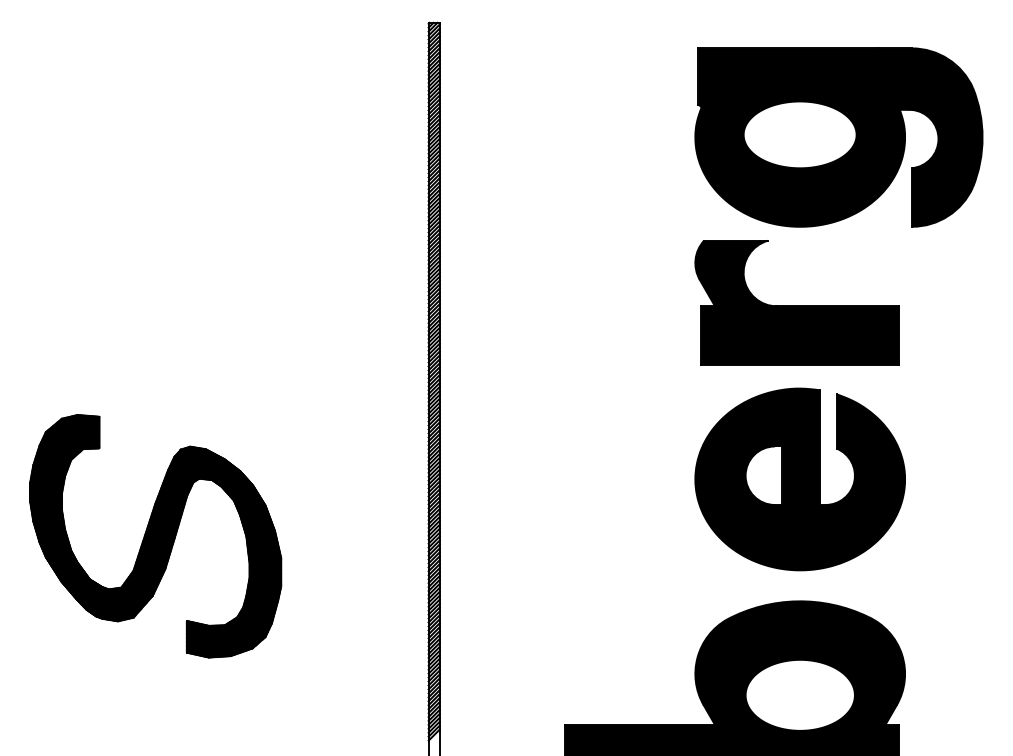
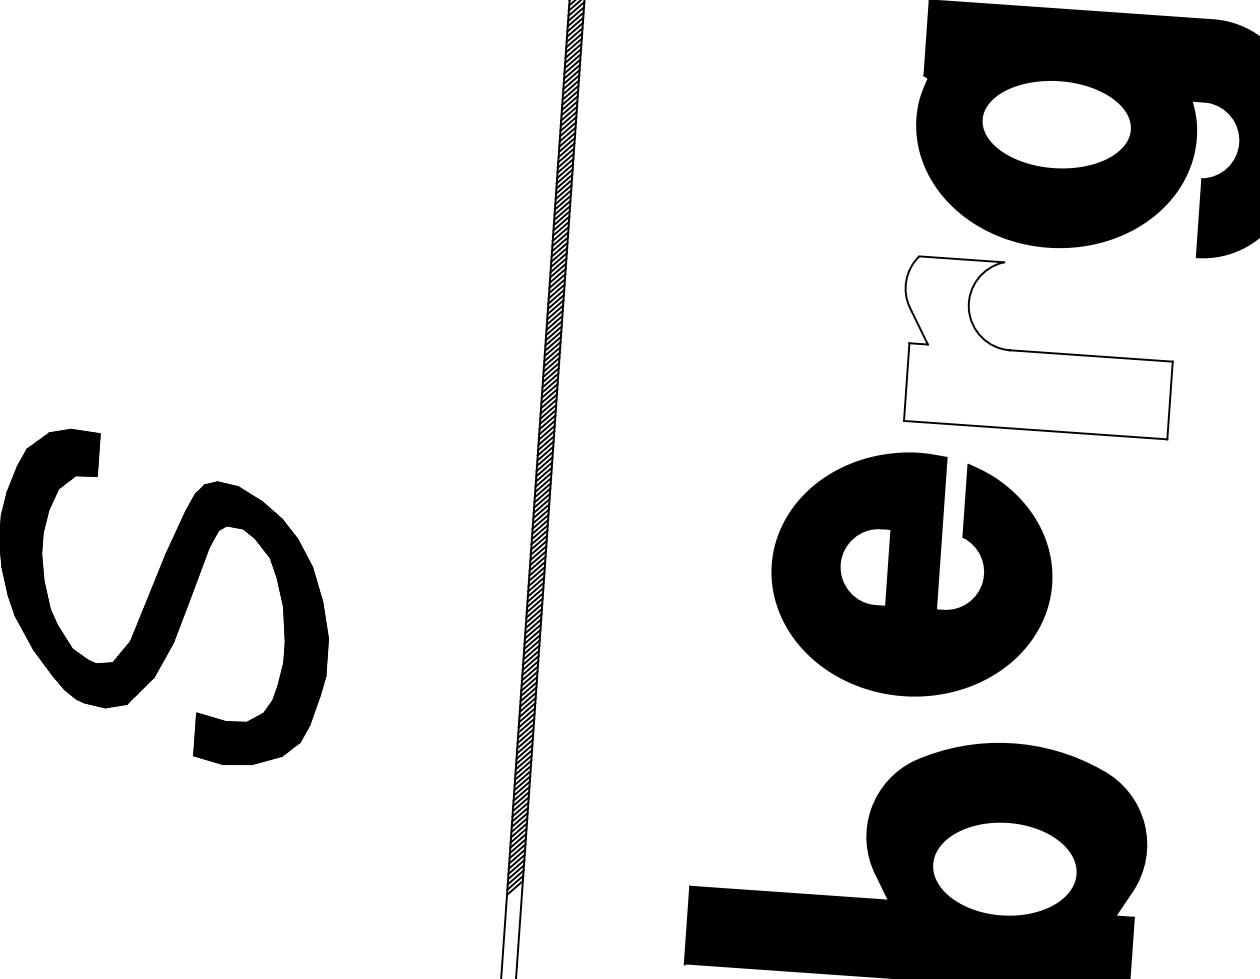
fill: (797, 302) -> (1037, 347), removed
part: (799, 479) -> (910, 574), moved

